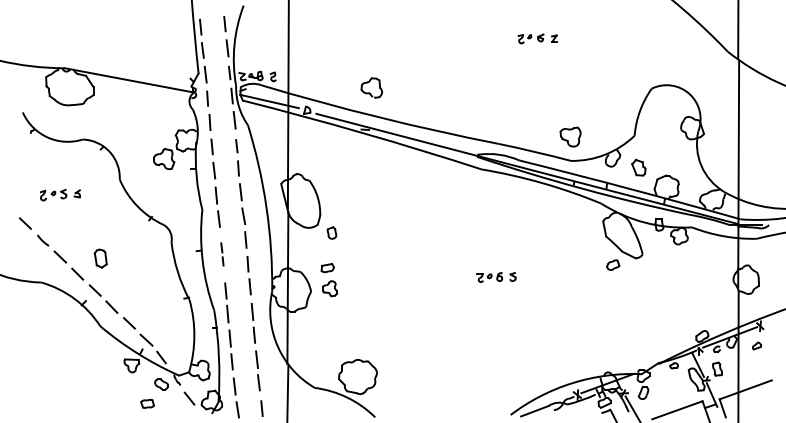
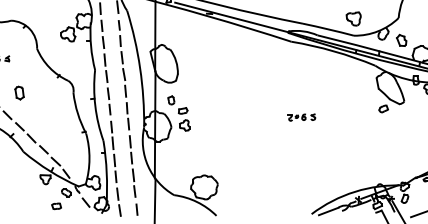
part: (331, 232) -> (171, 100), moved
part: (222, 254) -> (109, 101), size x1.67
part: (100, 258) -> (19, 93), moved

